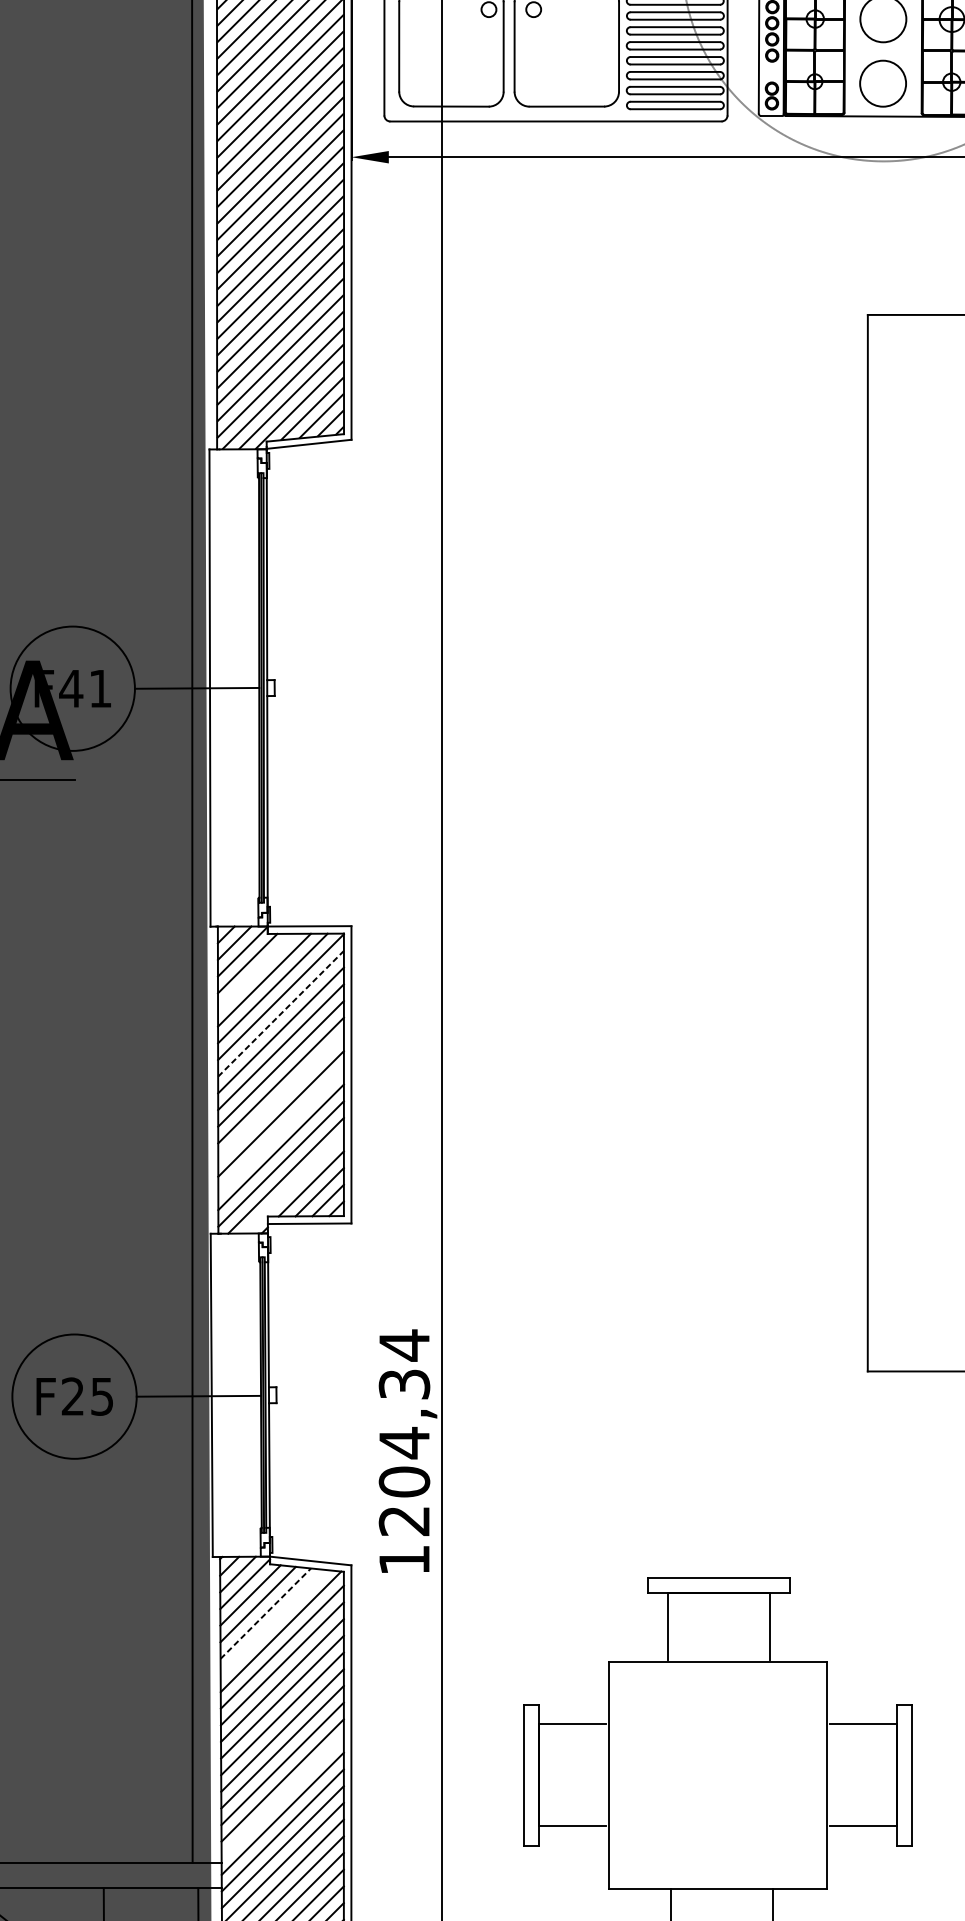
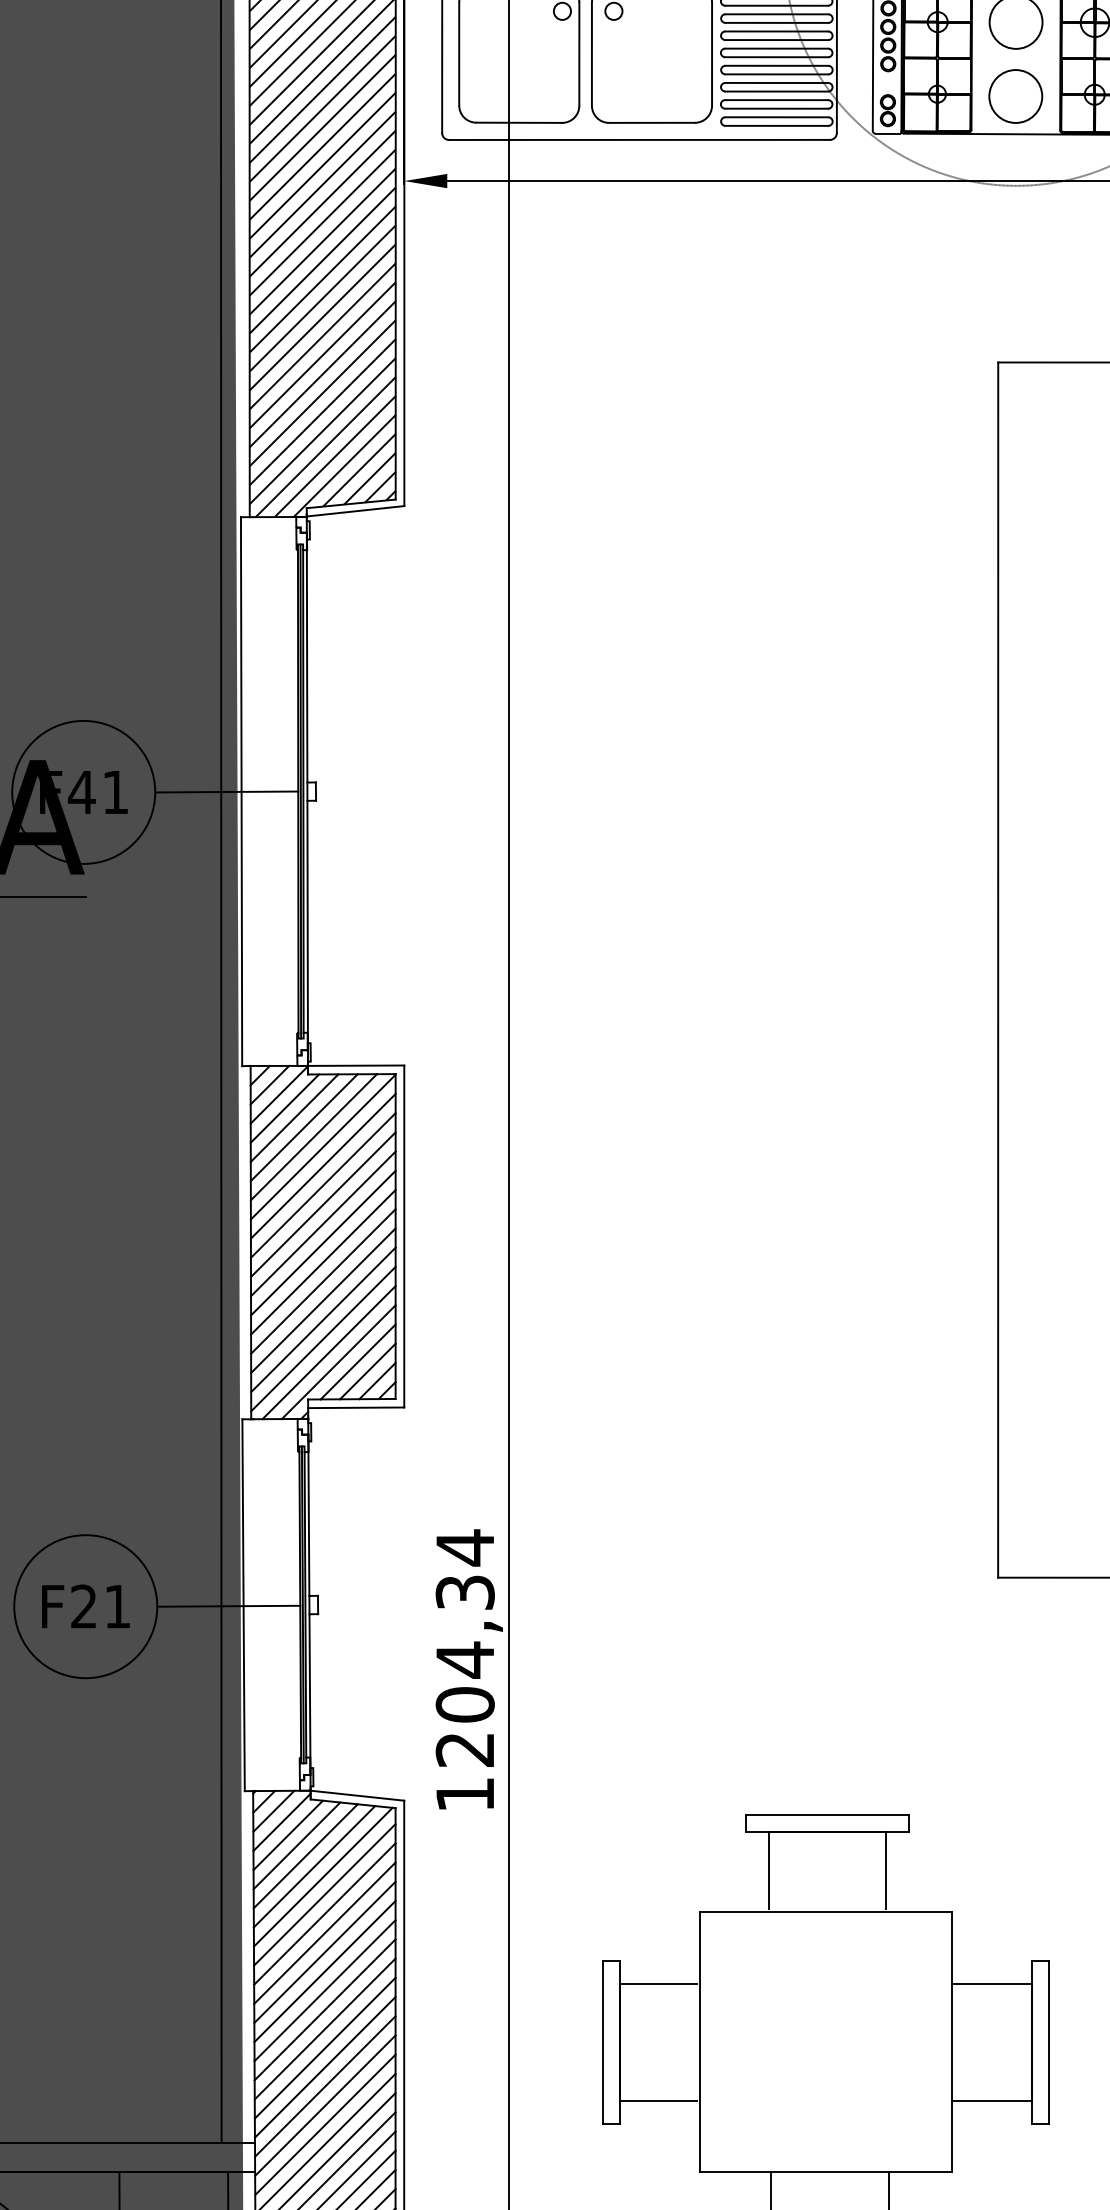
line: (256, 971) -> (294, 1117), added
line: (281, 1013) -> (323, 1165), dashed -> solid
line: (281, 1097) -> (323, 1262), added
line: (281, 1130) -> (323, 1300), added
line: (294, 1184) -> (338, 1362), added
text: (102, 1396) -> (117, 1606), F25 -> F21
line: (265, 1613) -> (305, 1856), dashed -> solid
line: (273, 1622) -> (314, 1866), added
line: (282, 1797) -> (324, 2067), added

